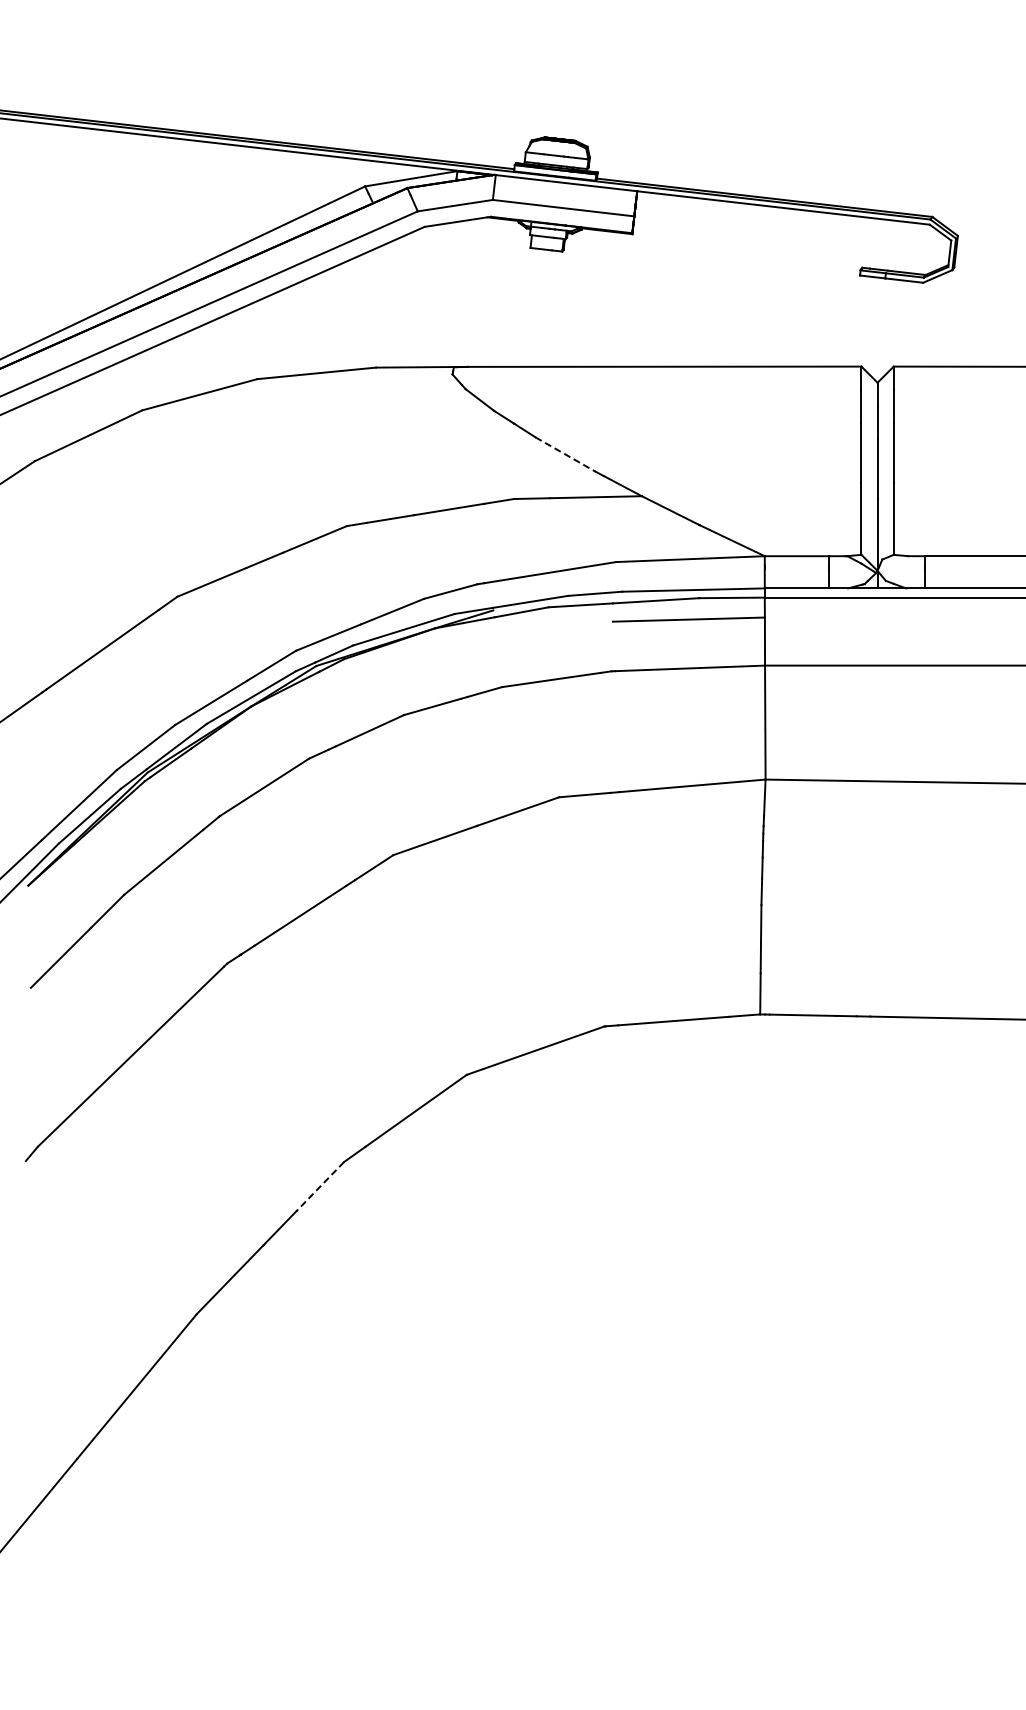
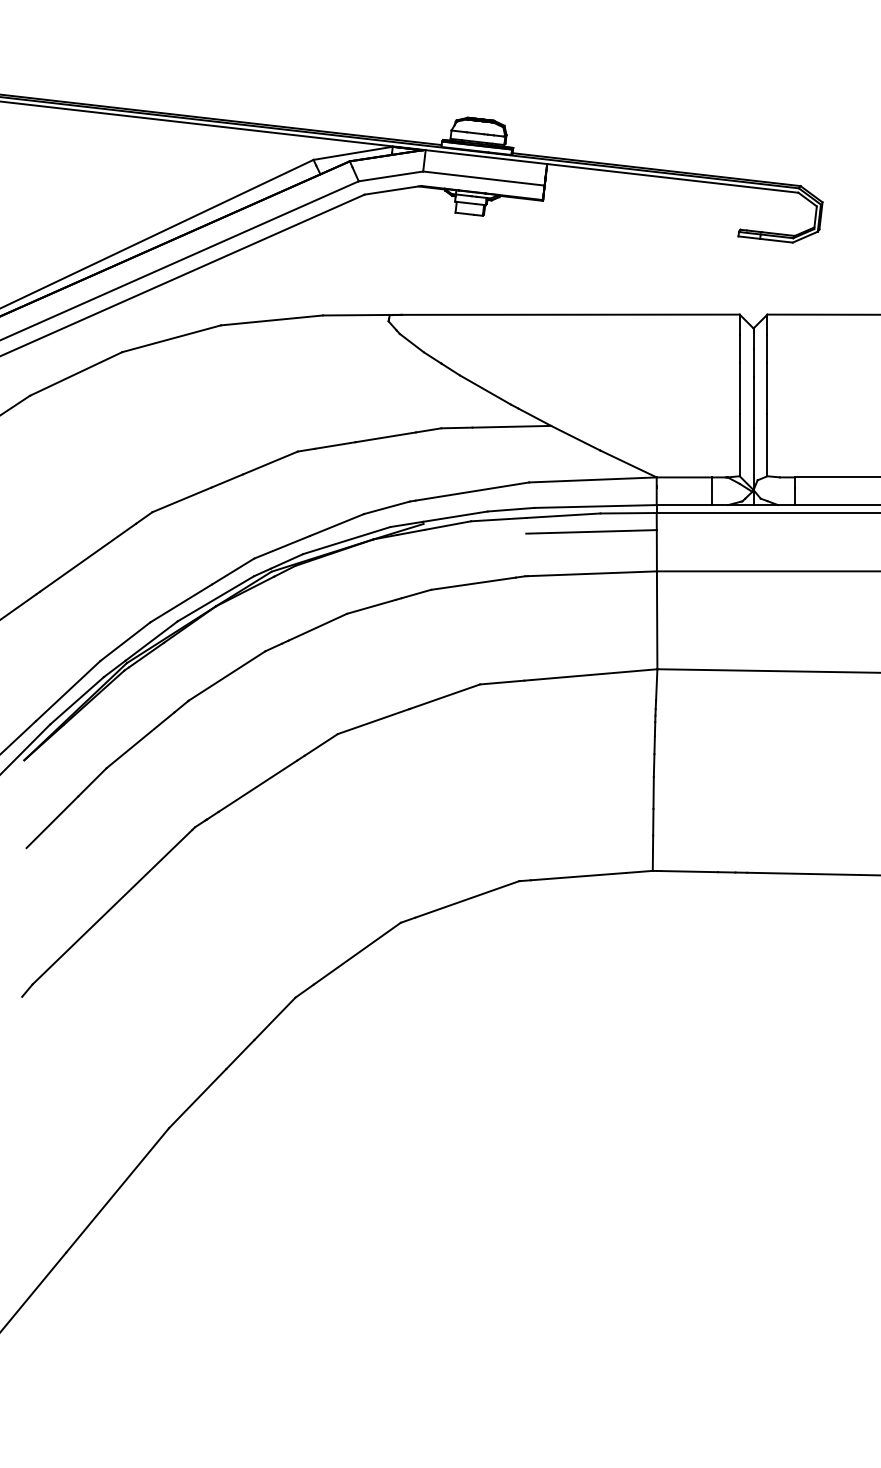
line: (565, 454) -> (485, 390), dashed -> solid
line: (319, 1187) -> (274, 1019), dashed -> solid

